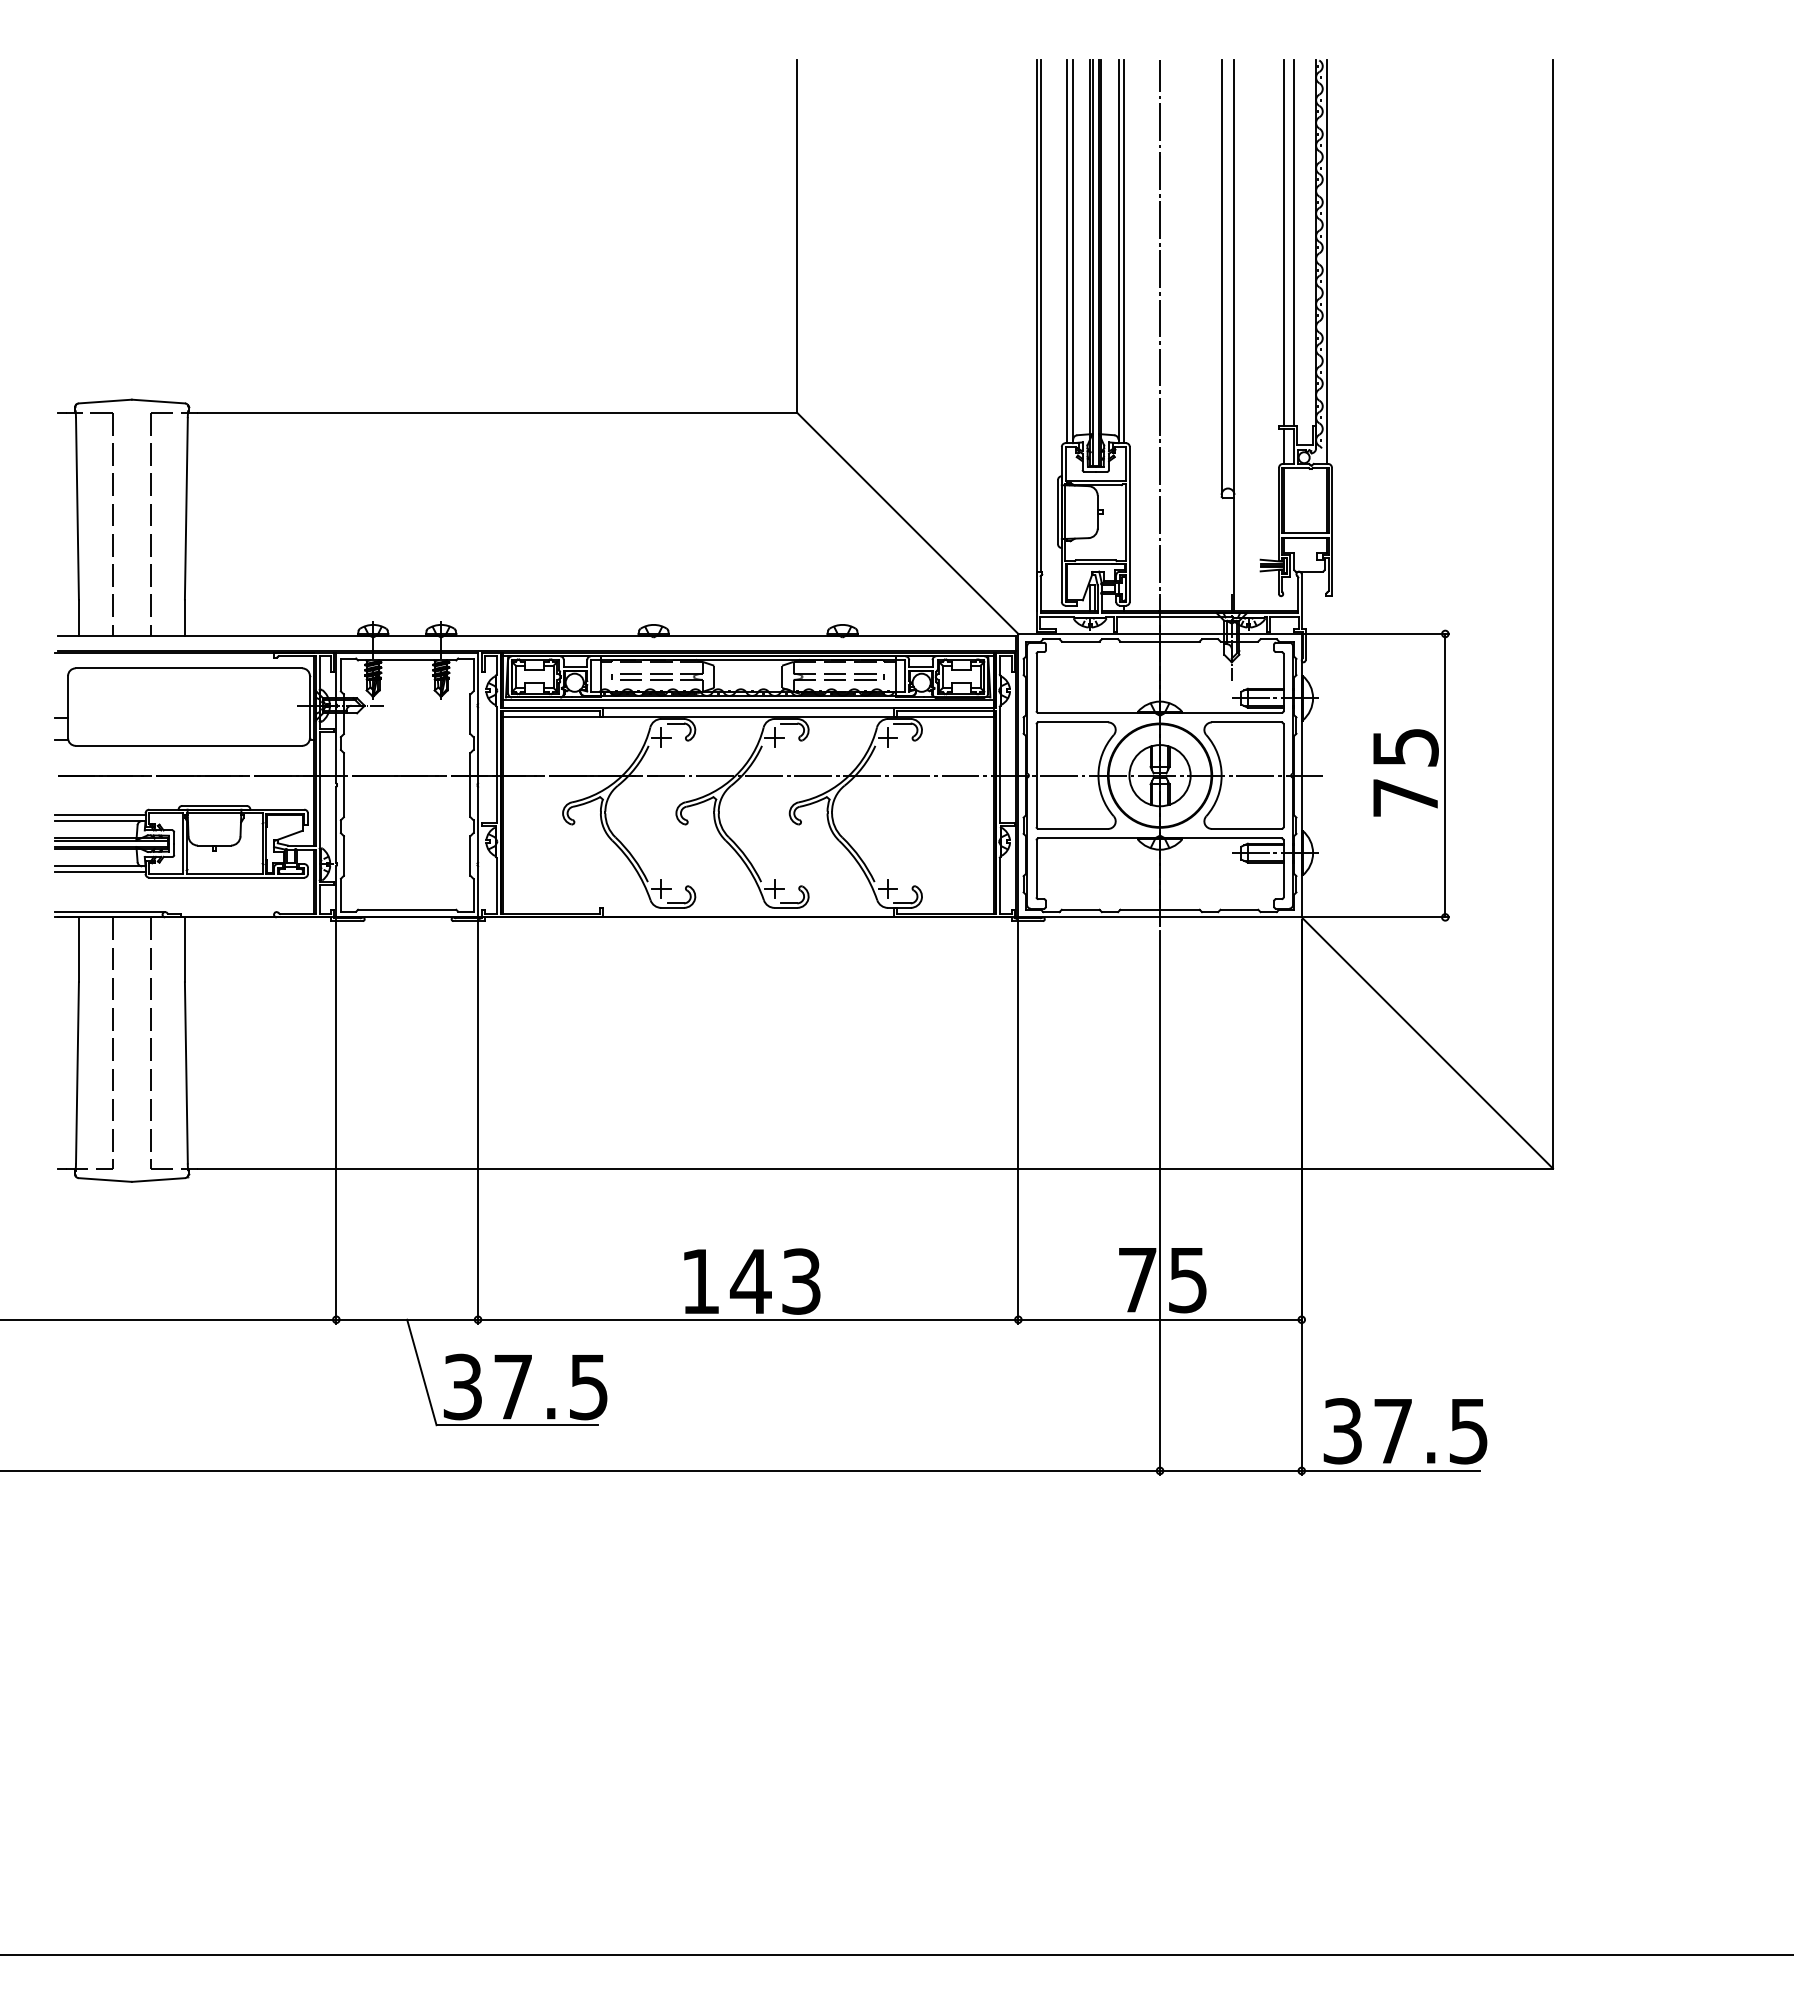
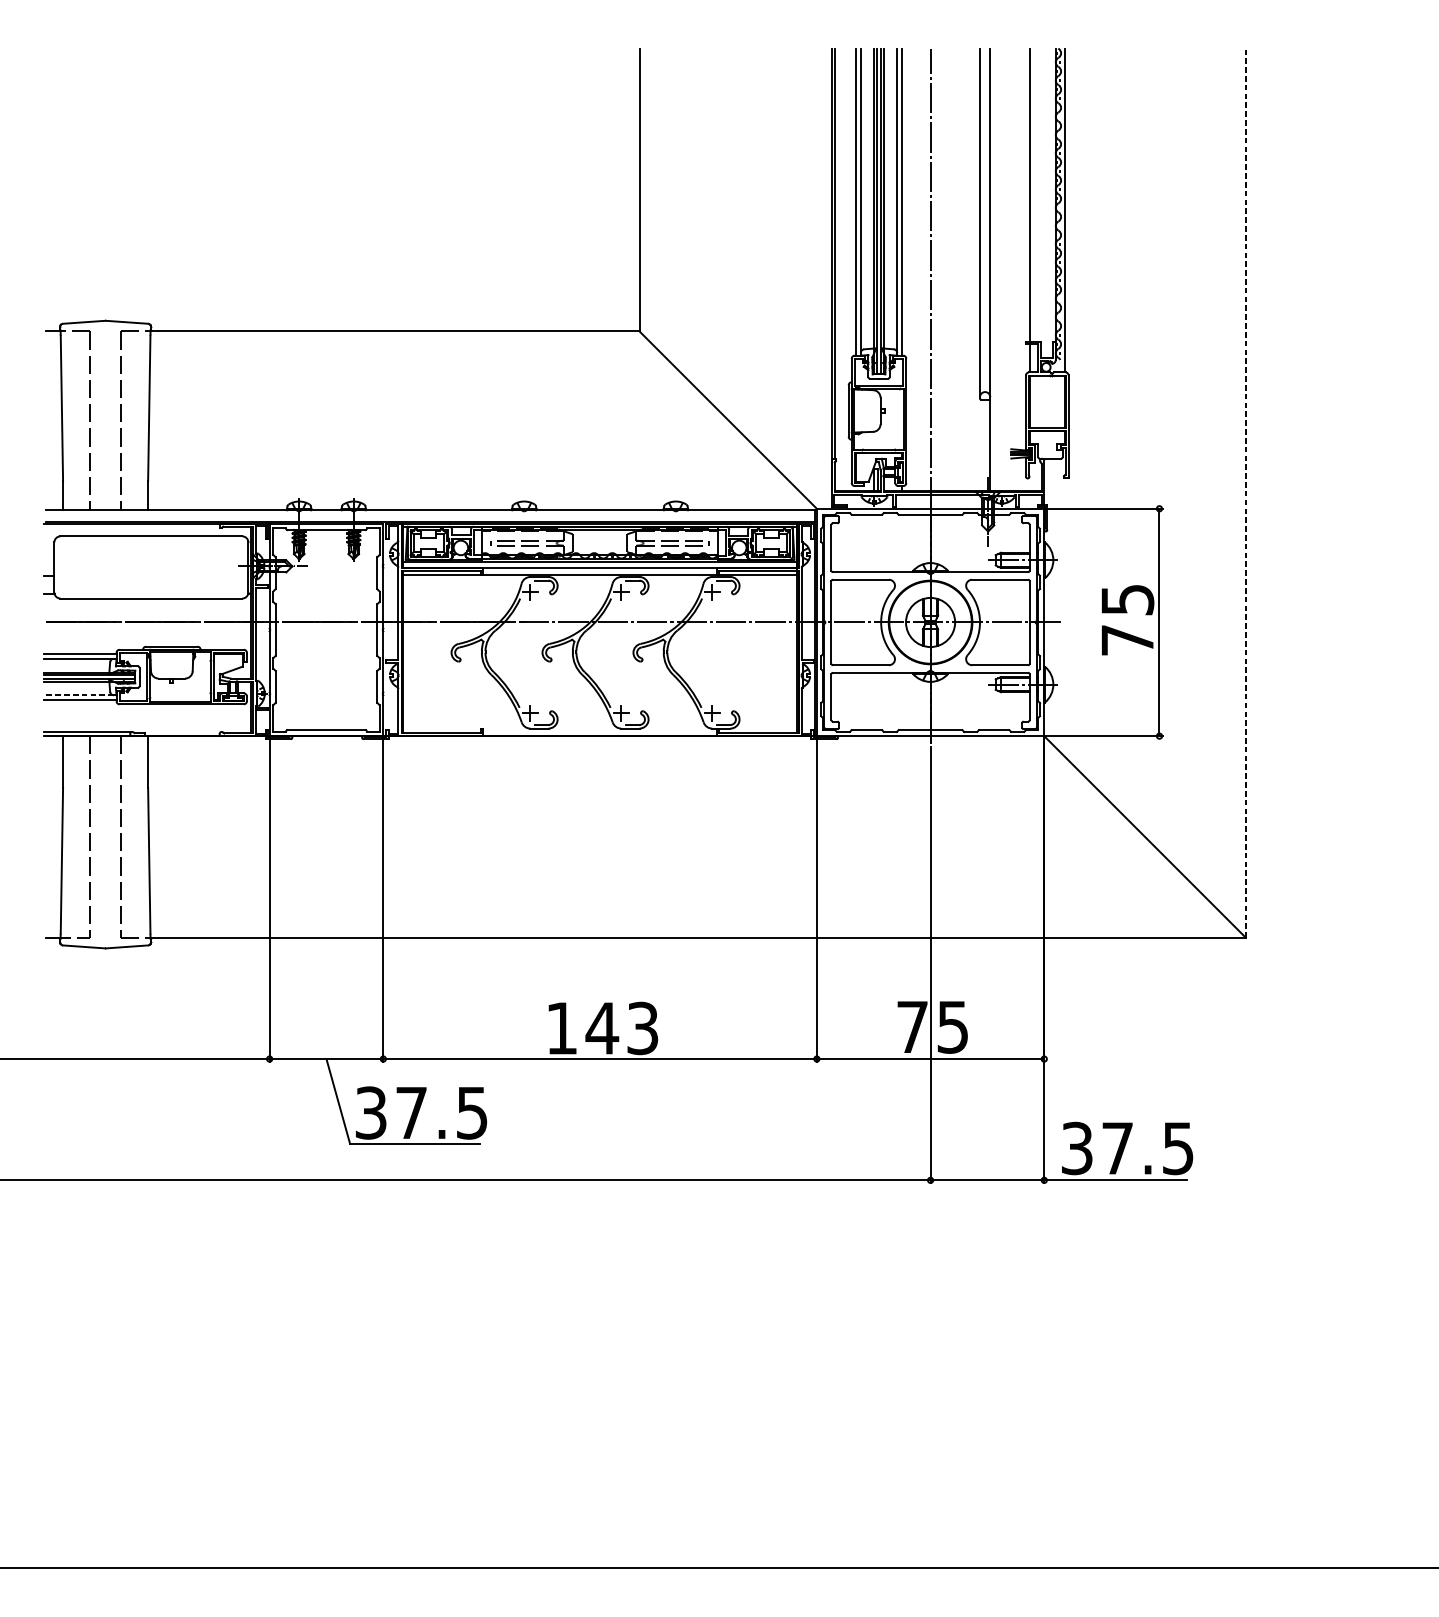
line: (1293, 243) -> (1037, 195), removed
line: (1553, 614) -> (1246, 493), solid -> dashed
line: (98, 866) -> (78, 695), solid -> dashed

